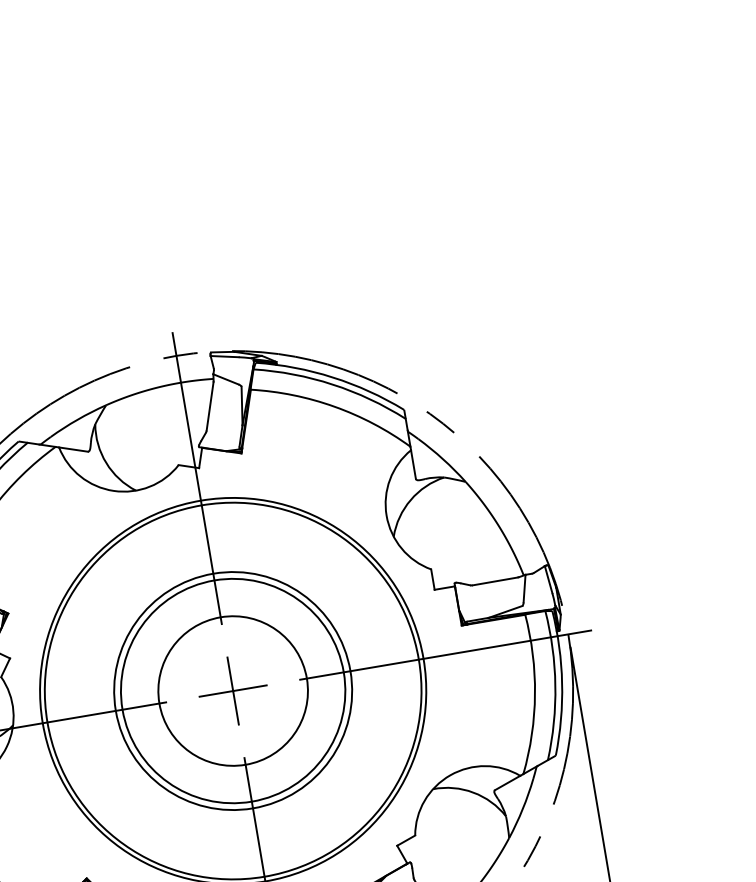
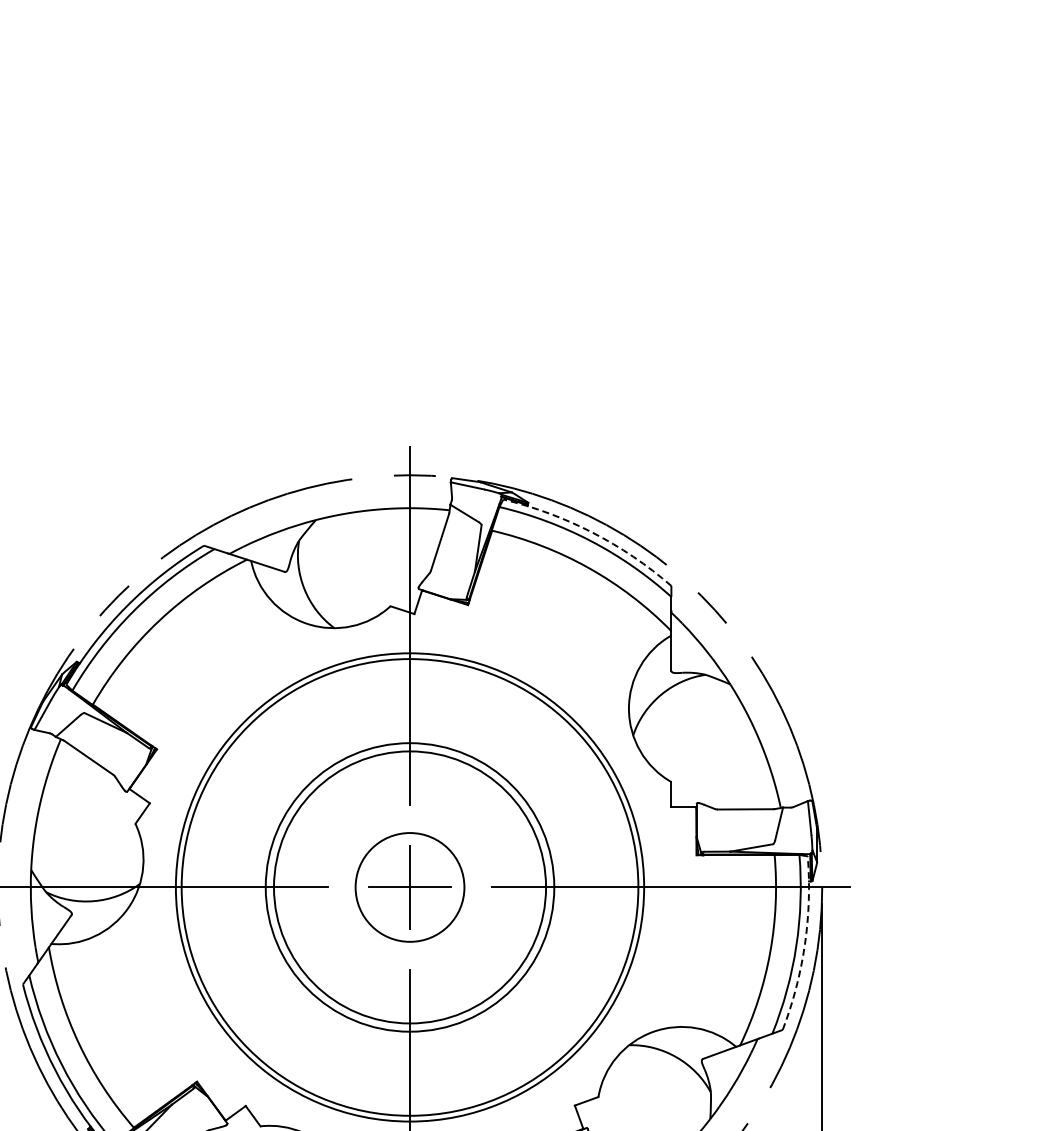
arc: (332, 377) -> (592, 532), solid -> dashed
arc: (561, 683) -> (804, 944), solid -> dashed
circle: (232, 691) -> (409, 887), size x0.6

